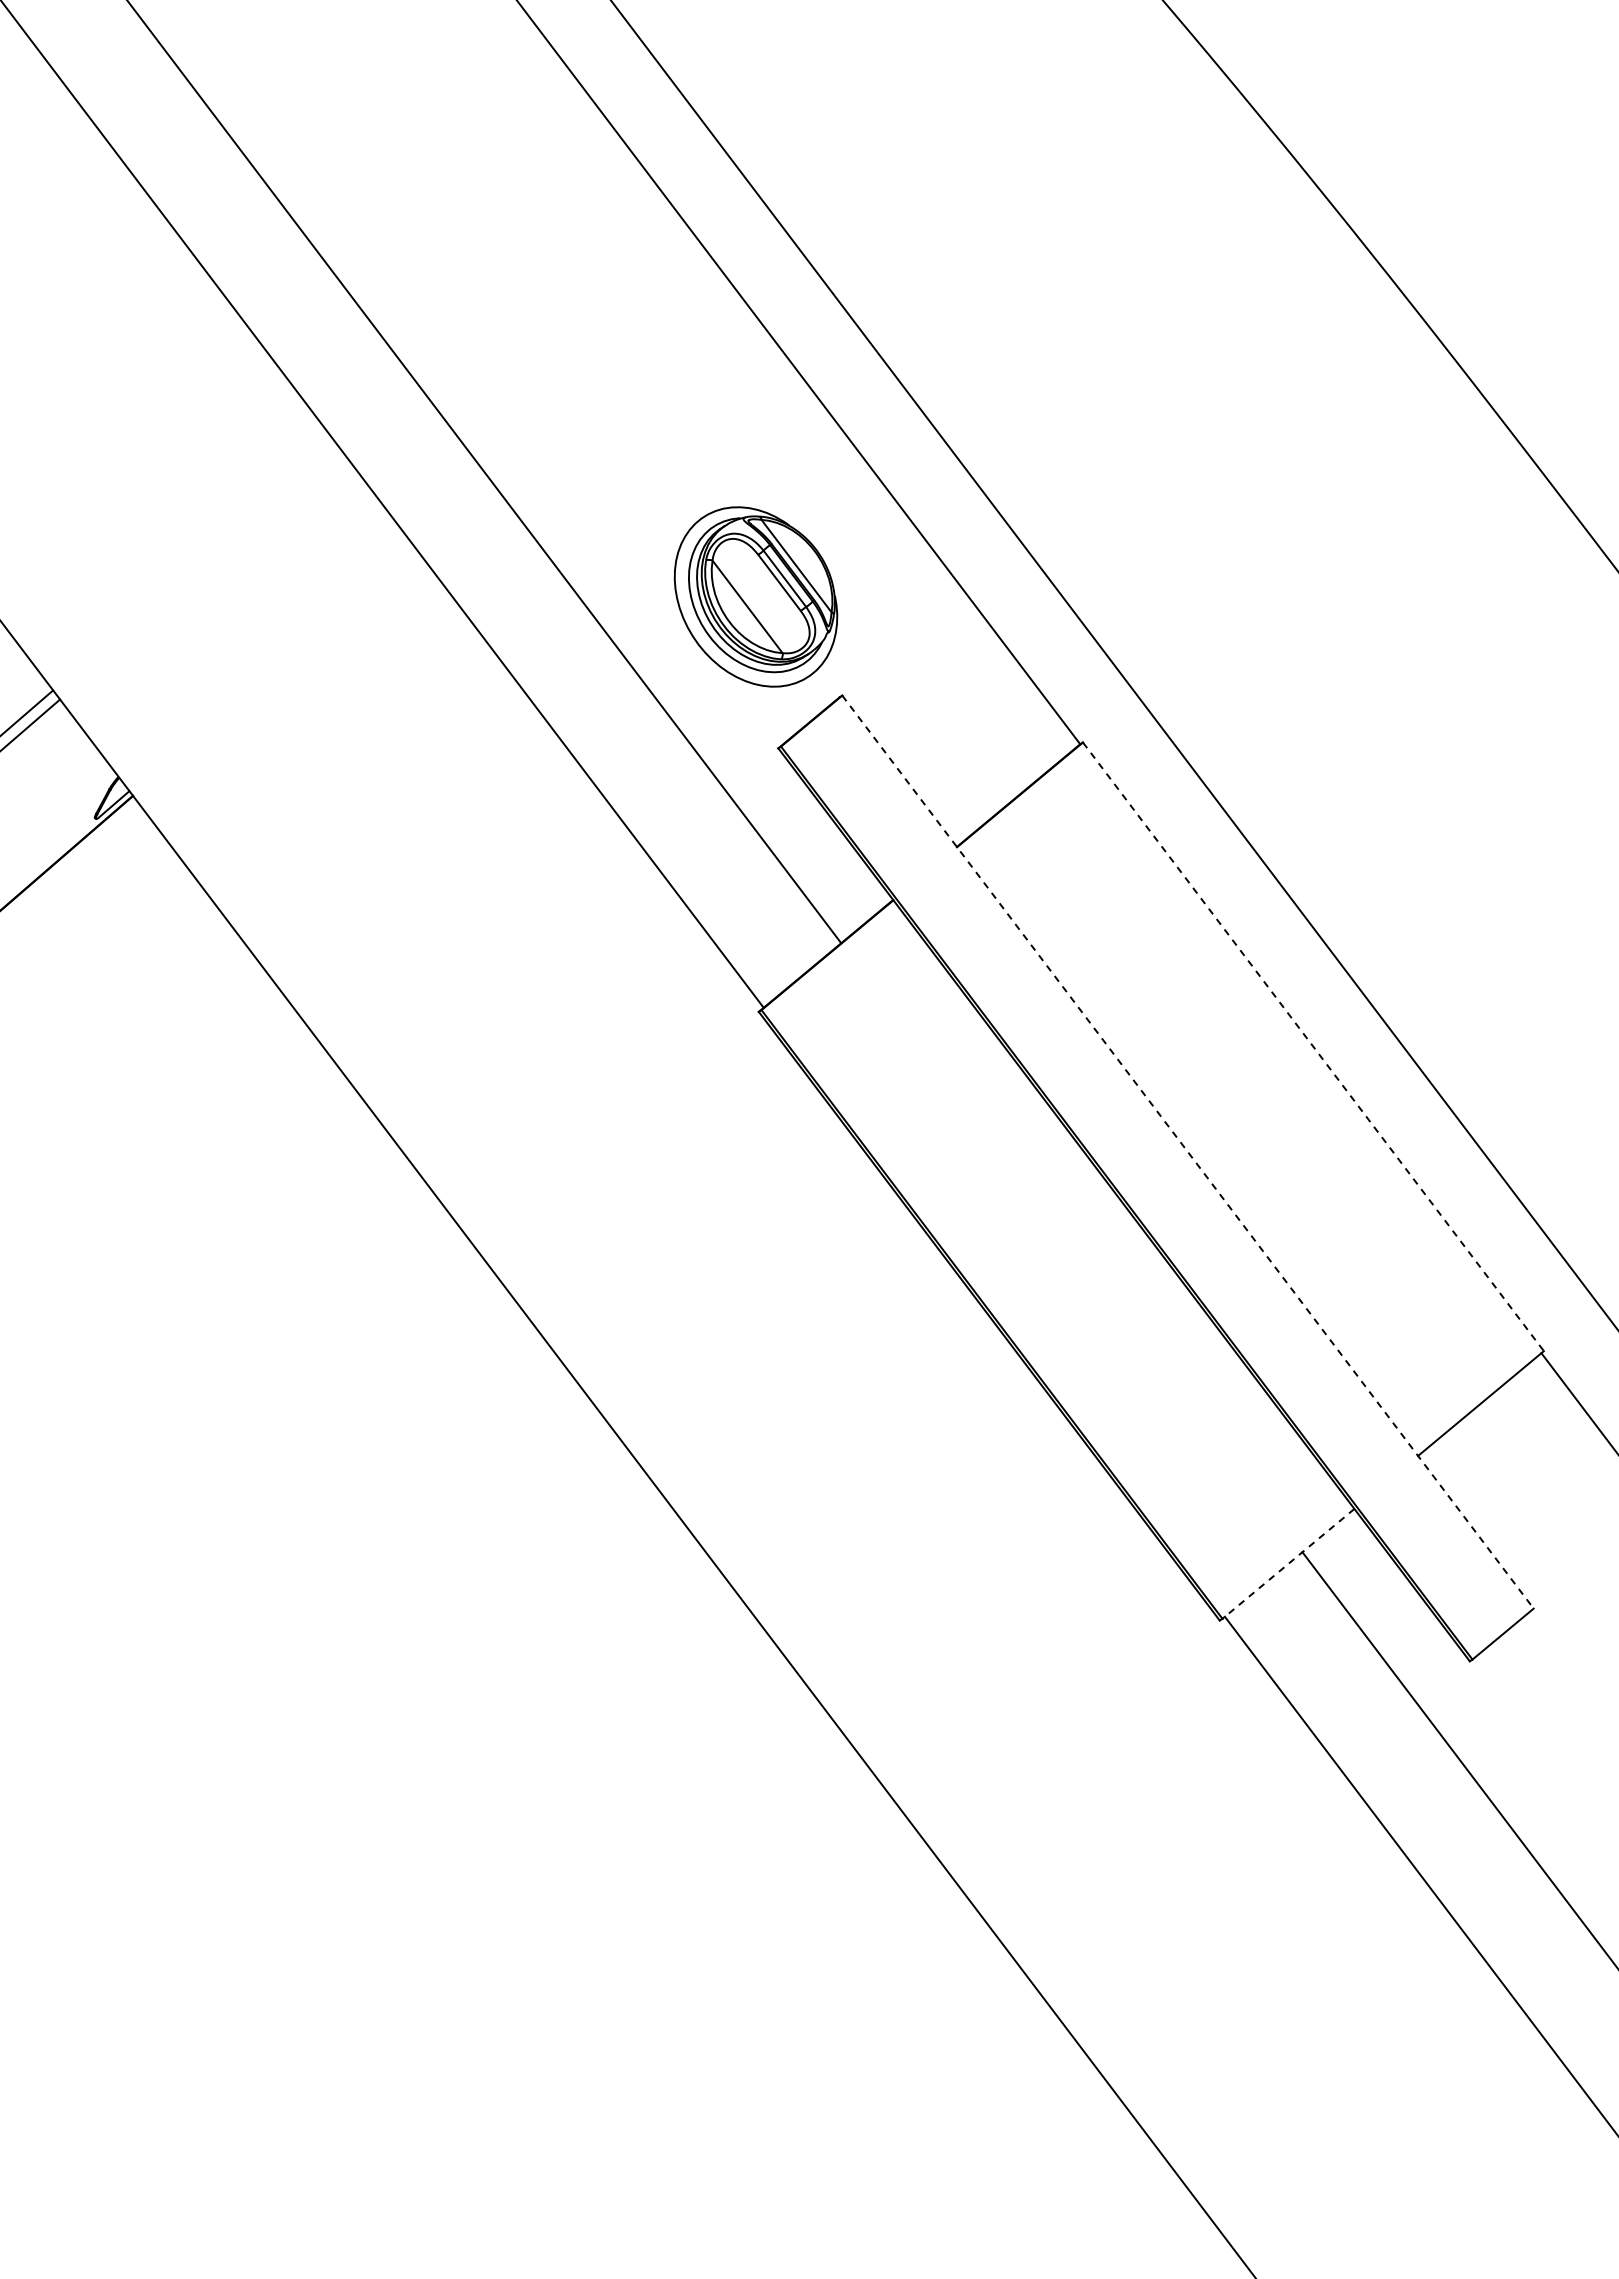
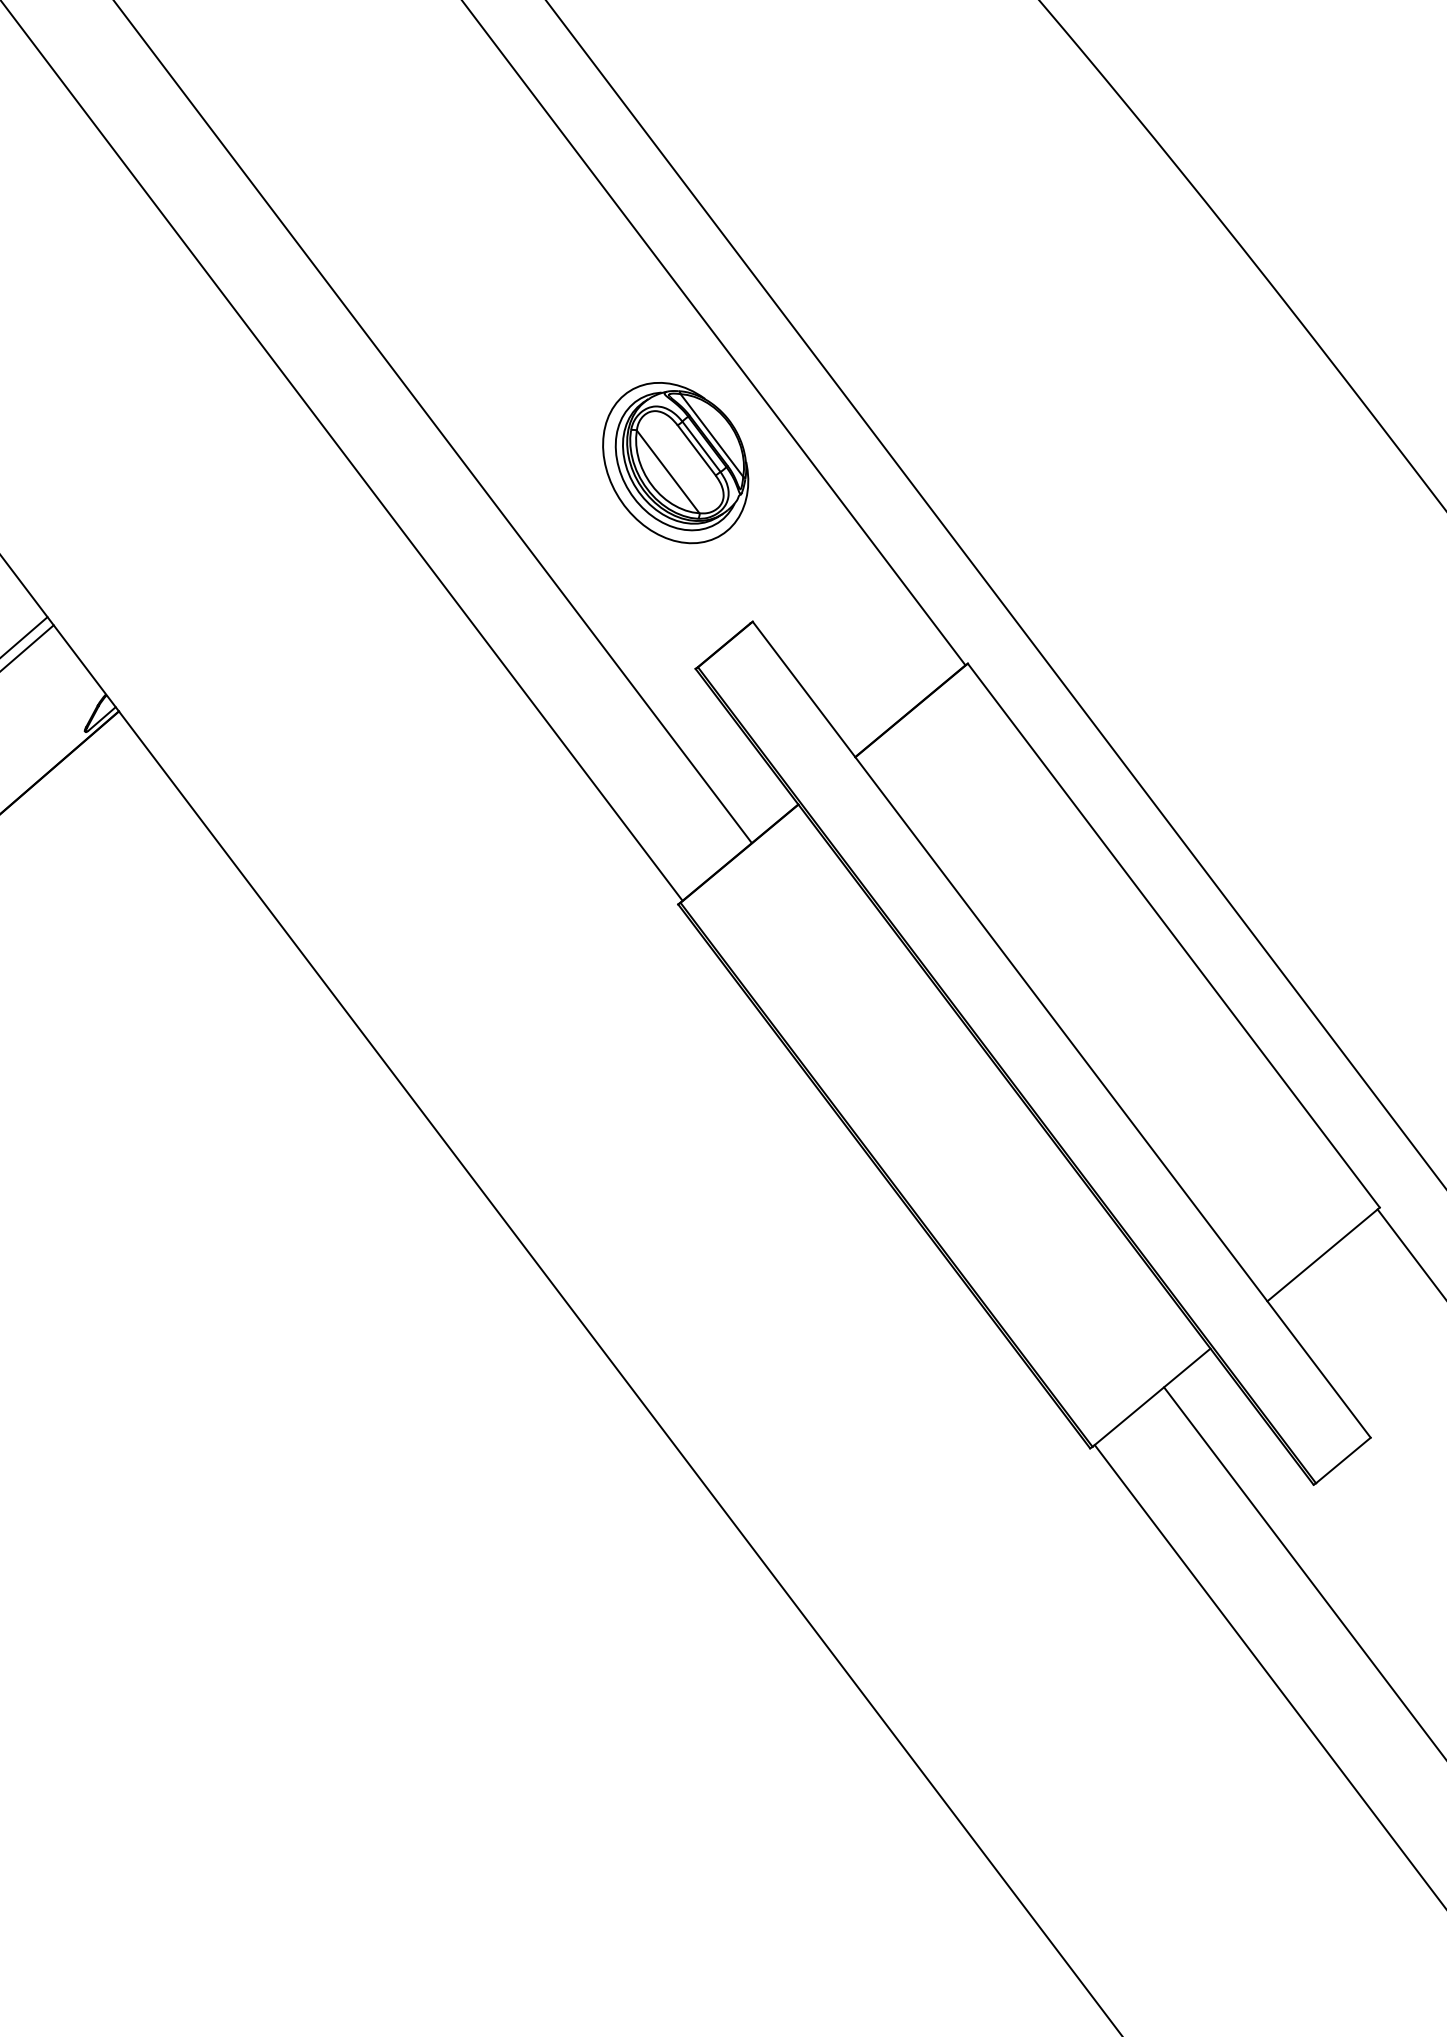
part: (755, 596) -> (675, 462), moved
line: (1313, 1046) -> (1173, 935), dashed -> solid
line: (1187, 1152) -> (1061, 1030), dashed -> solid
line: (1288, 1563) -> (1151, 1397), dashed -> solid

